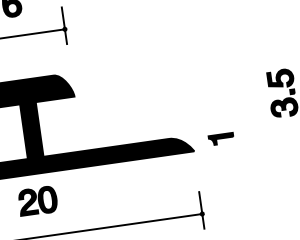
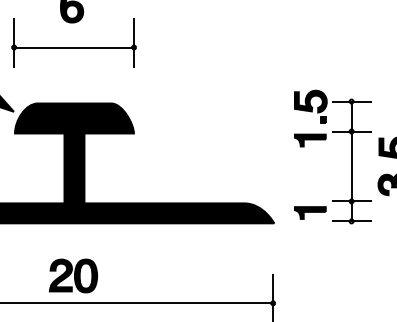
part: (225, 80) -> (325, 140), added
part: (37, 200) -> (73, 275), moved

